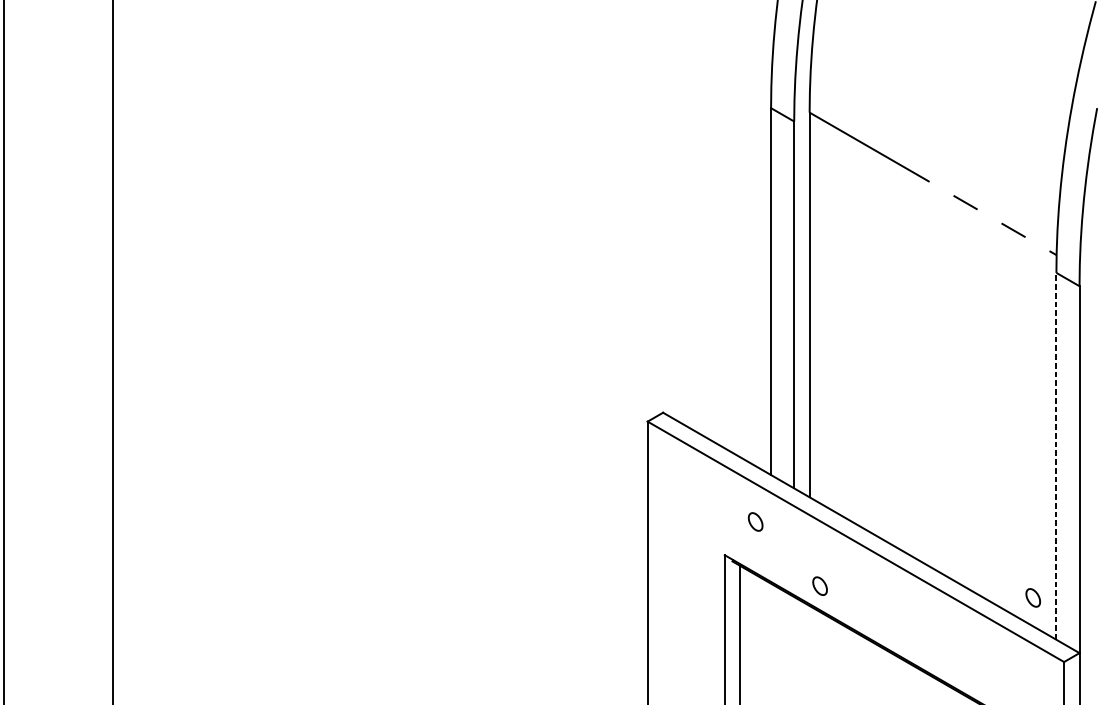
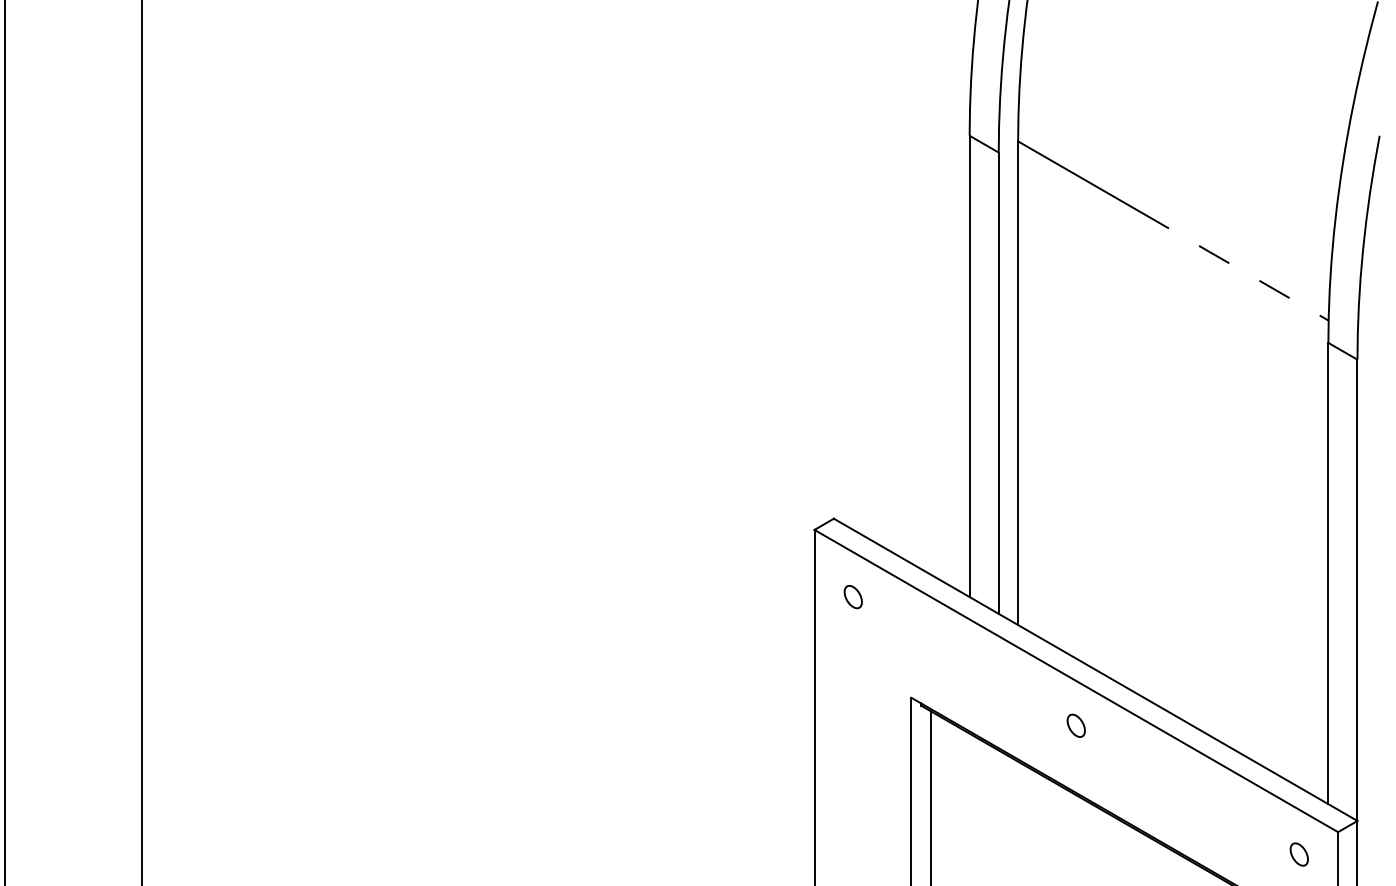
line: (1056, 456) -> (1328, 573), dashed -> solid
part: (755, 522) -> (852, 597), moved
part: (819, 585) -> (1075, 725), moved
part: (1032, 597) -> (1298, 854), moved

